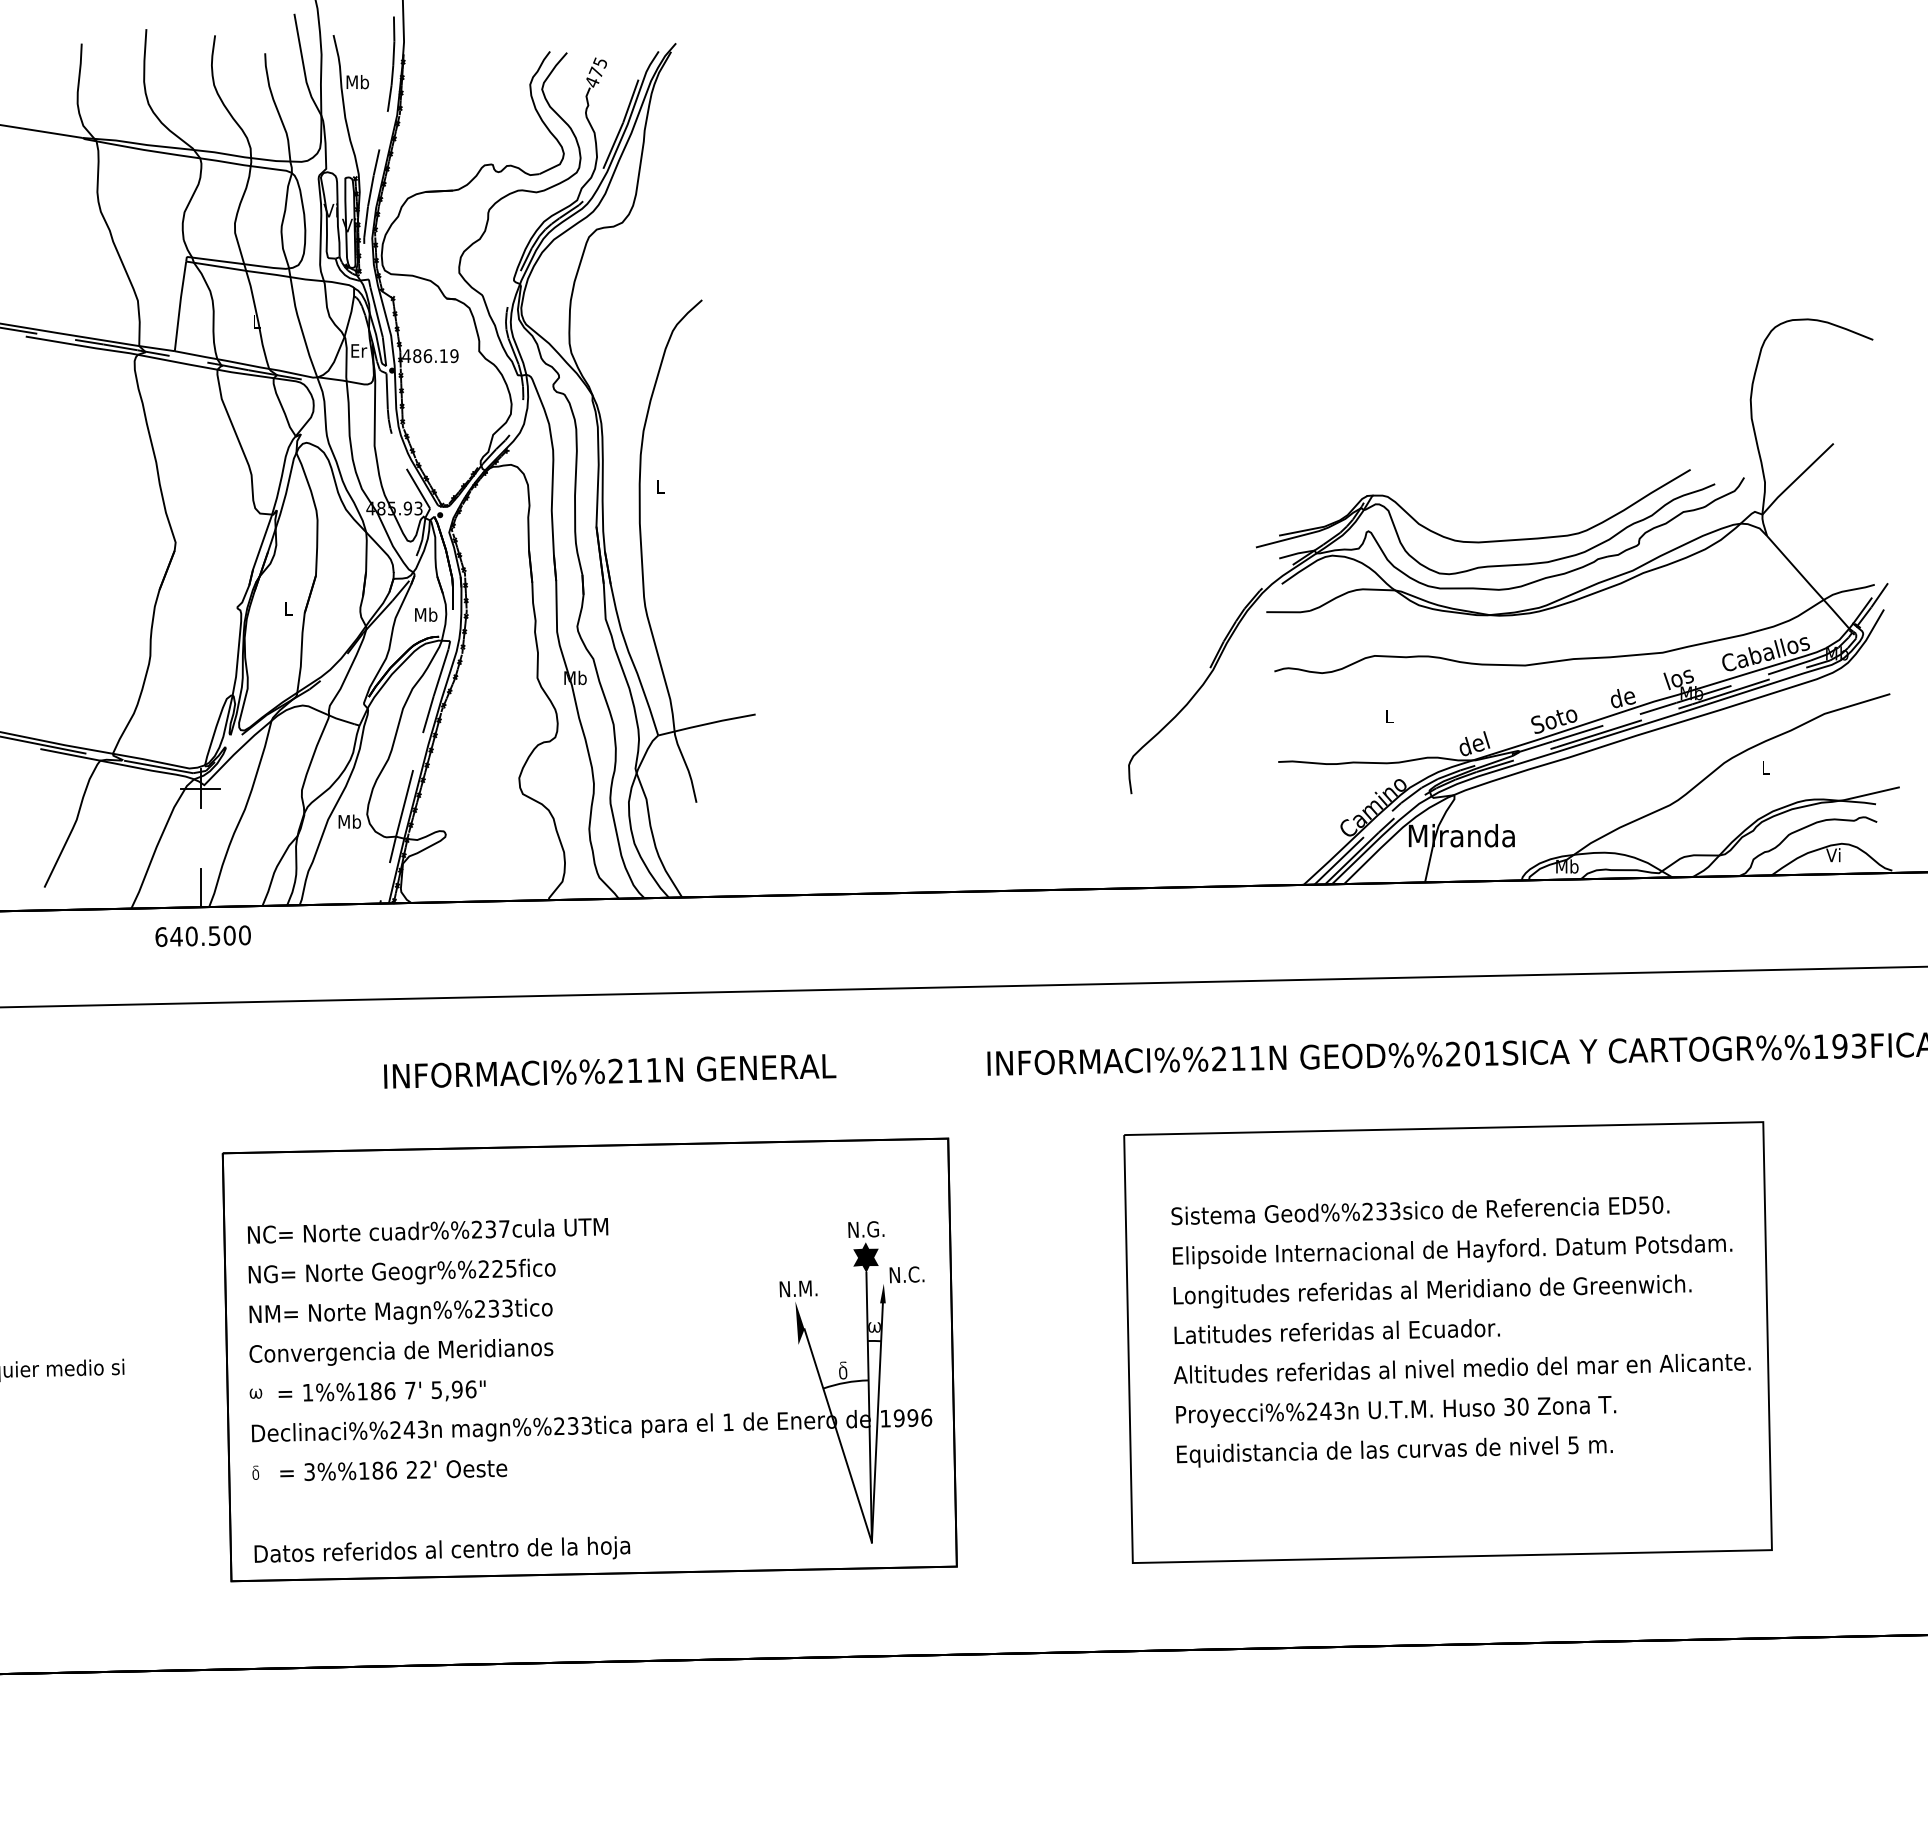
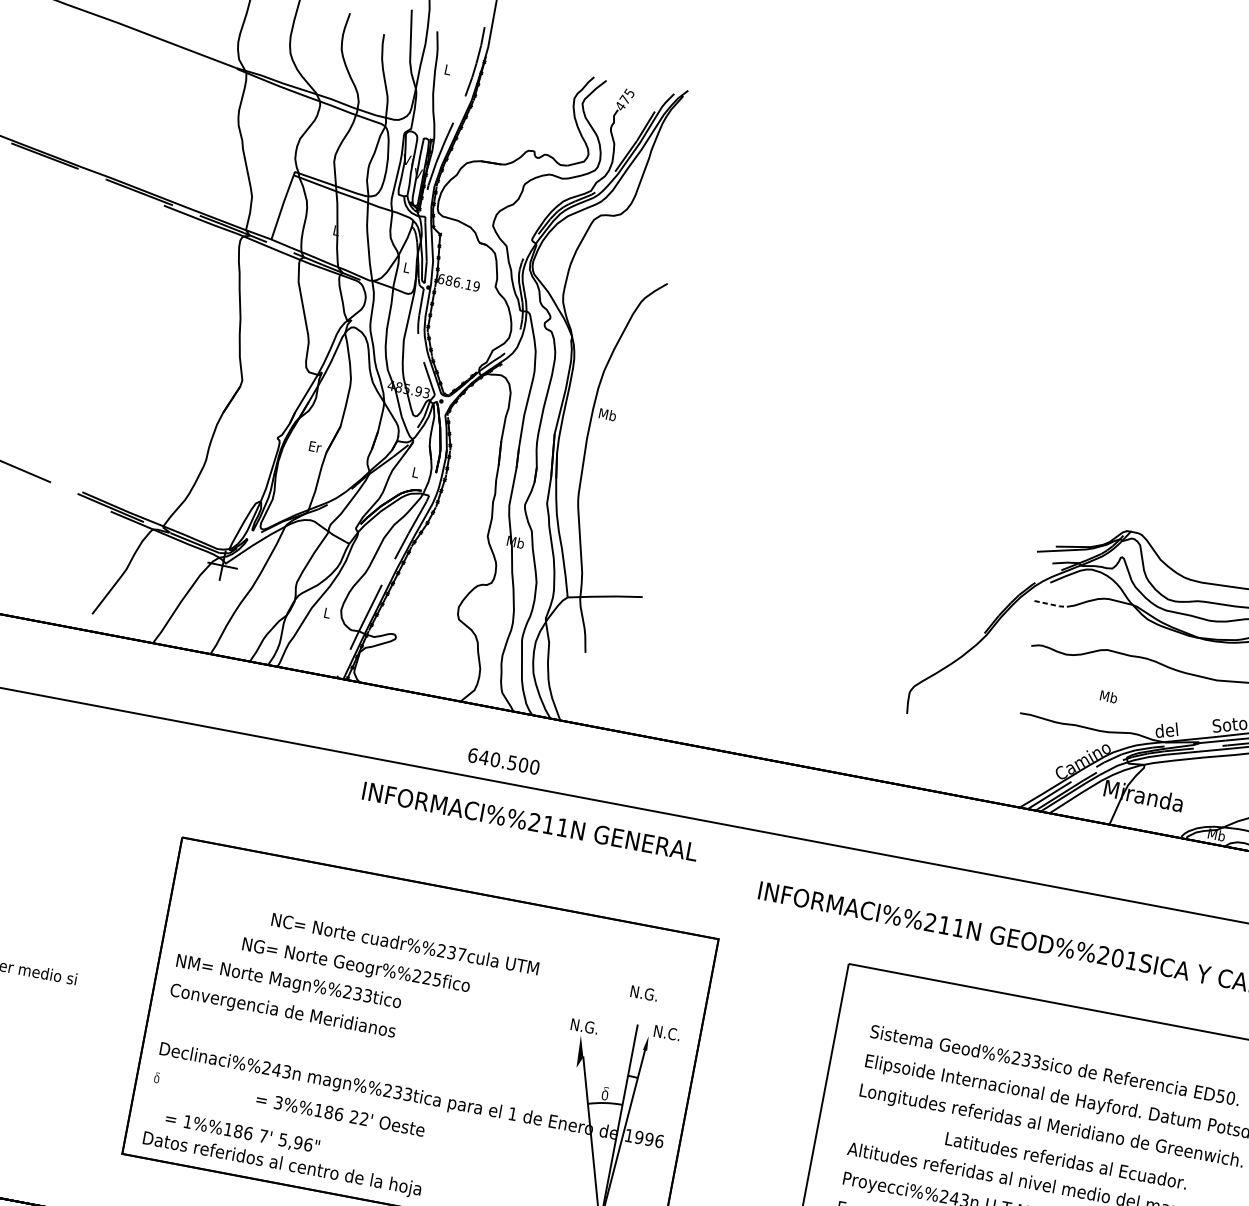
text: (357, 82) -> (447, 70), Mb -> L
text: (359, 350) -> (407, 267), Er -> L
text: (406, 356) -> (441, 279), 486.19 -> 686.19
text: (660, 486) -> (608, 414), L -> Mb
text: (288, 608) -> (315, 446), L -> Er
line: (1288, 612) -> (1050, 604), solid -> dashed
text: (426, 614) -> (415, 472), Mb -> L
text: (1389, 716) -> (1109, 696), L -> Mb
text: (349, 821) -> (327, 612), Mb -> L
line: (200, 887) -> (207, 638), removed
text: (202, 935) -> (503, 760), moved
text: (610, 1071) -> (530, 821), moved
text: (427, 1230) -> (404, 943), moved
fill: (865, 1257) -> (639, 1013), removed
text: (401, 1271) -> (355, 964), moved
text: (807, 1288) -> (591, 1027), N.M. -> N.G.
fill: (874, 1327) -> (635, 1066), removed
text: (1336, 1331) -> (1065, 1160), moved
text: (381, 1390) -> (242, 1131), moved
fill: (255, 1393) -> (169, 1019), removed
text: (393, 1470) -> (340, 1114), moved

